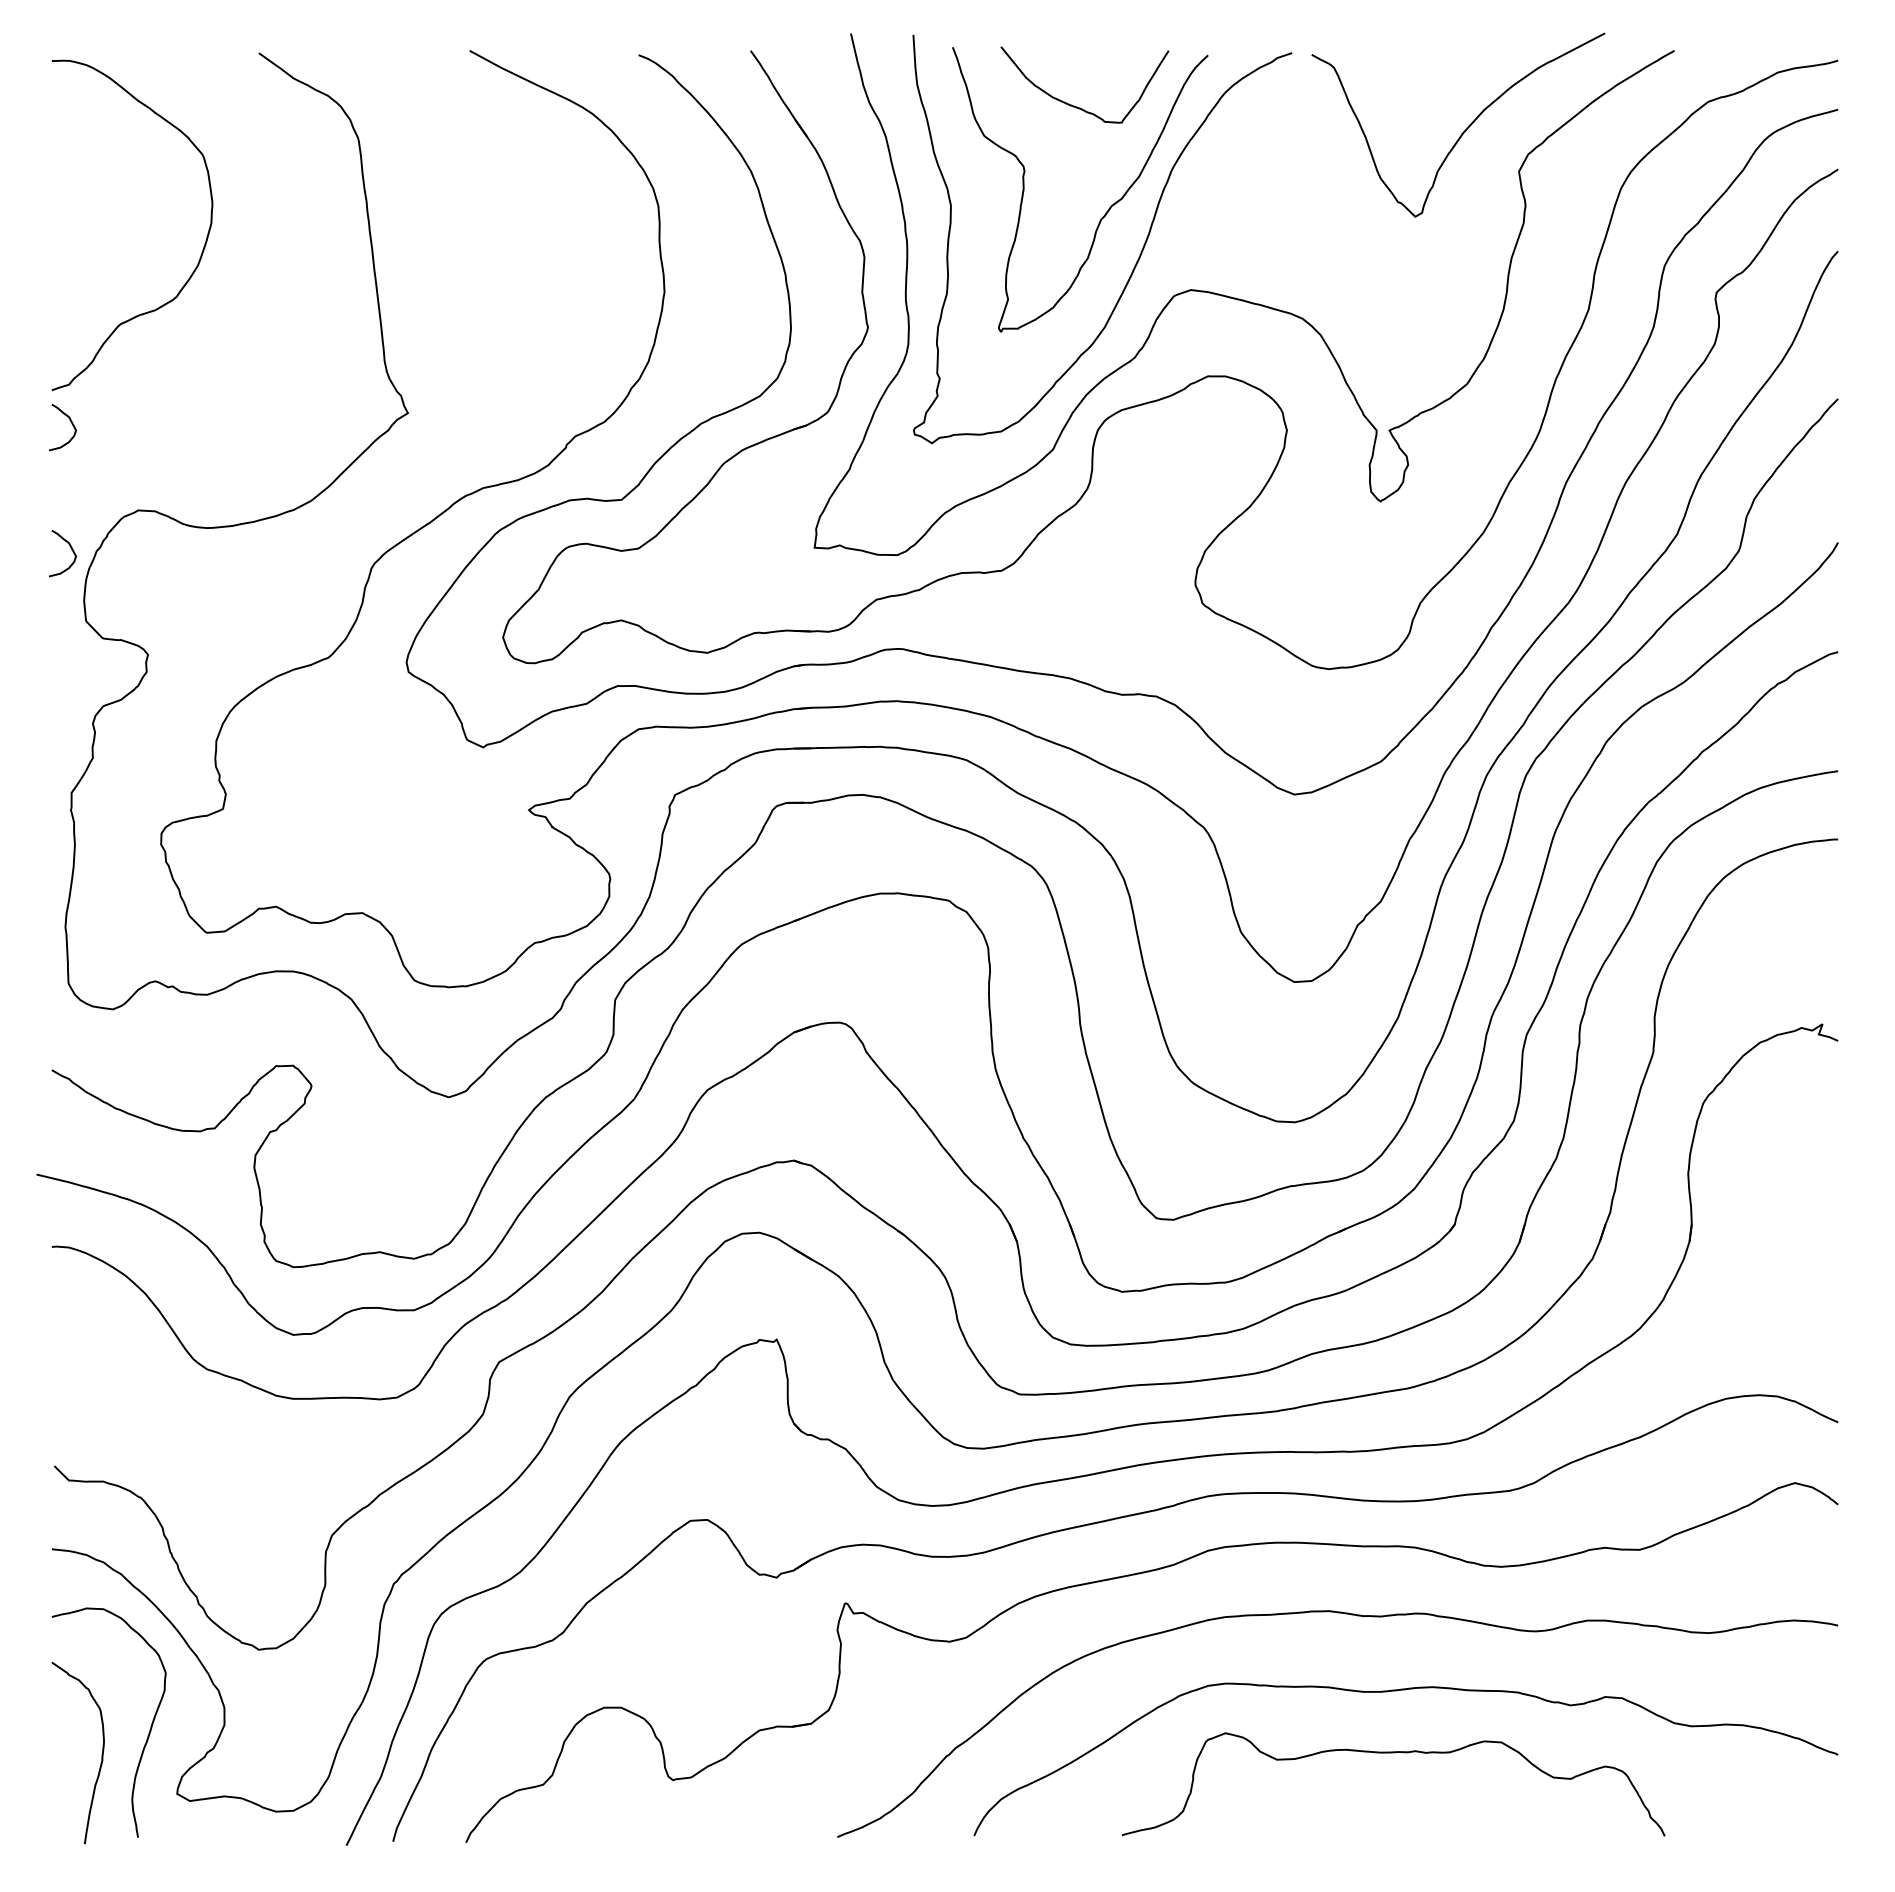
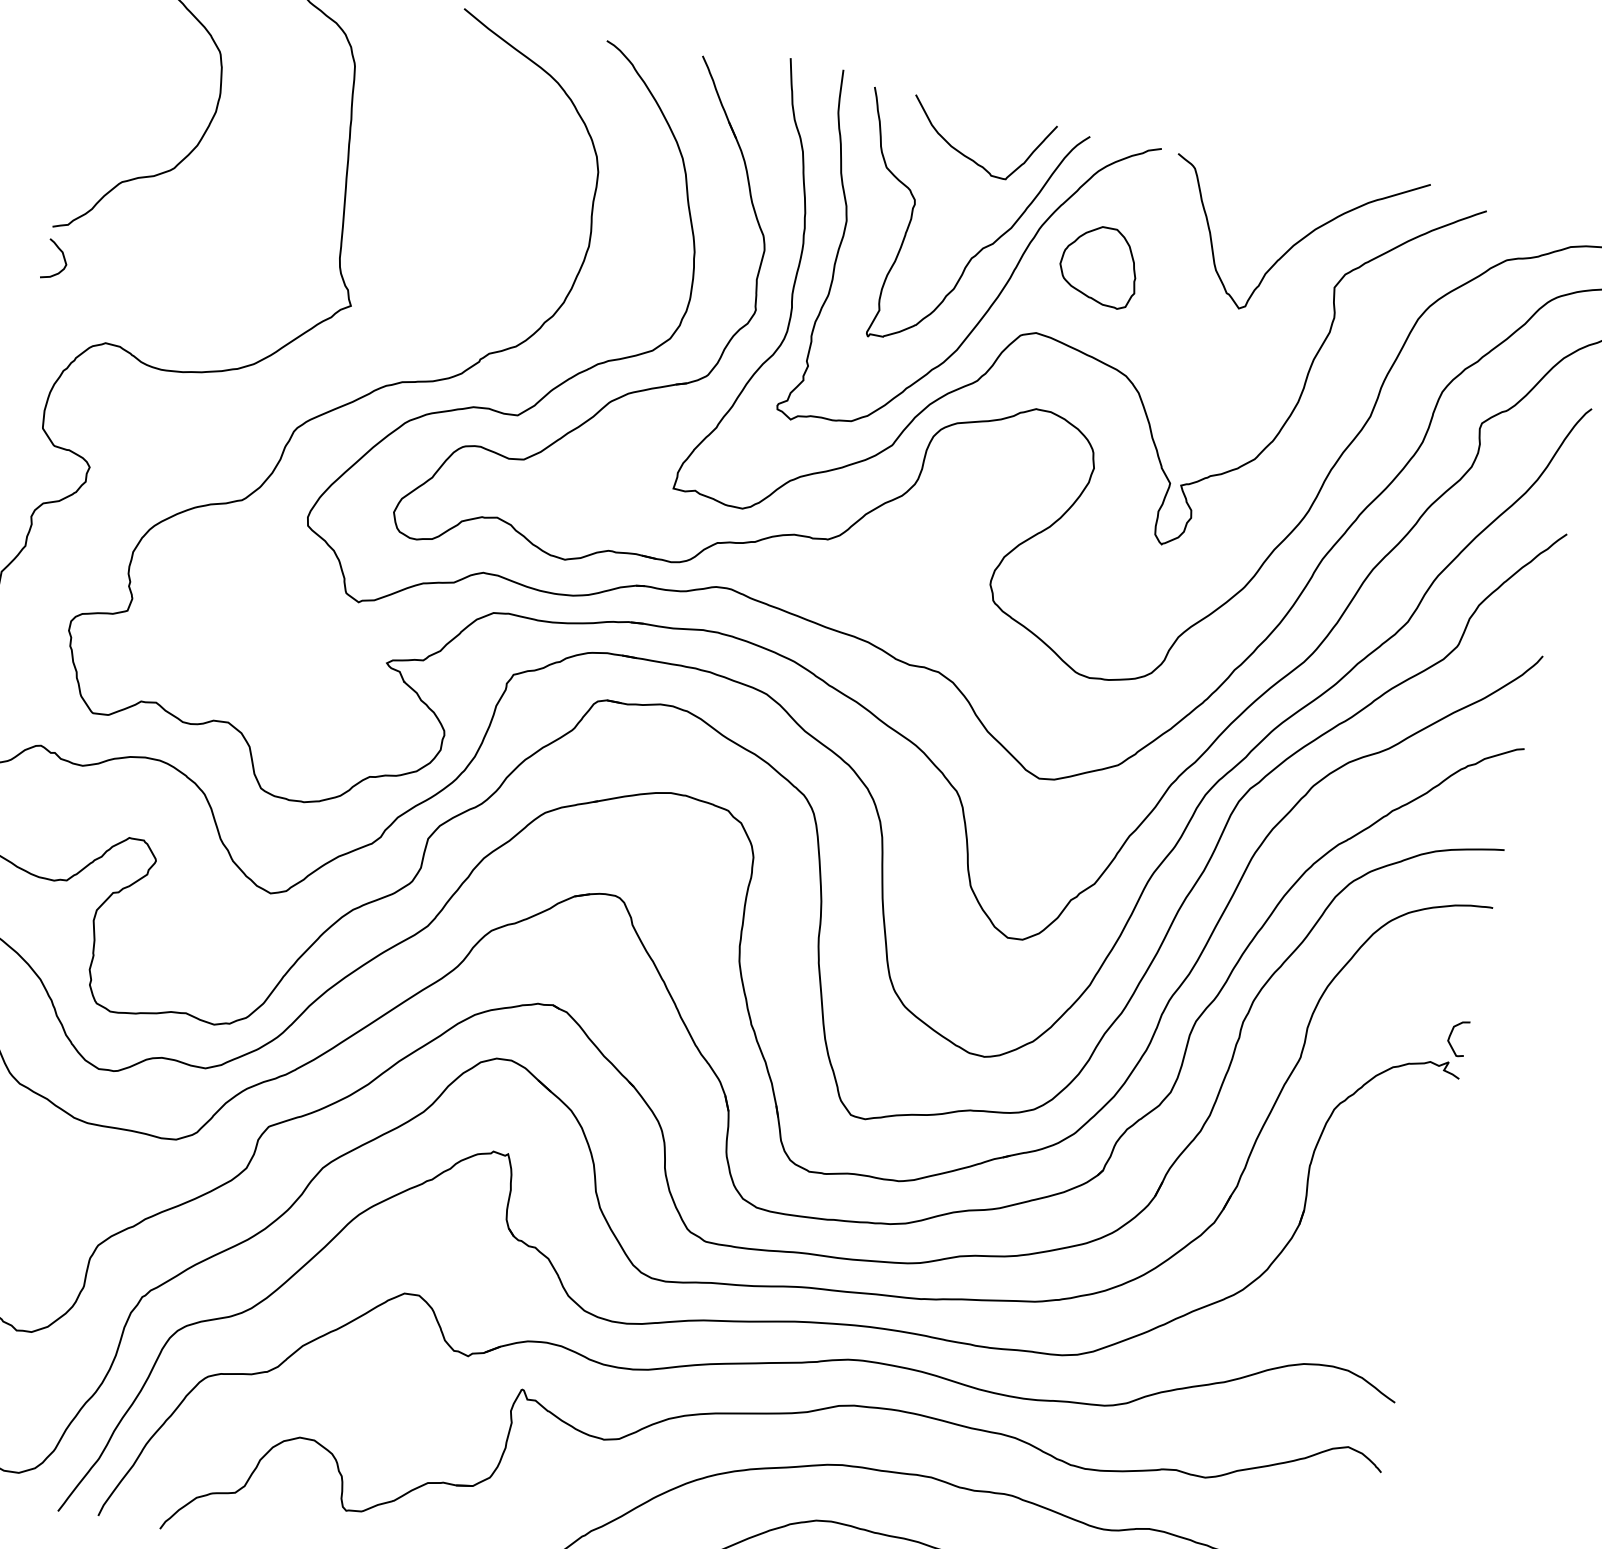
part: (1248, 199) -> (1100, 265), added
curve: (70, 548) -> (41, 364), removed
curve: (1819, 992) -> (1451, 1034), added

